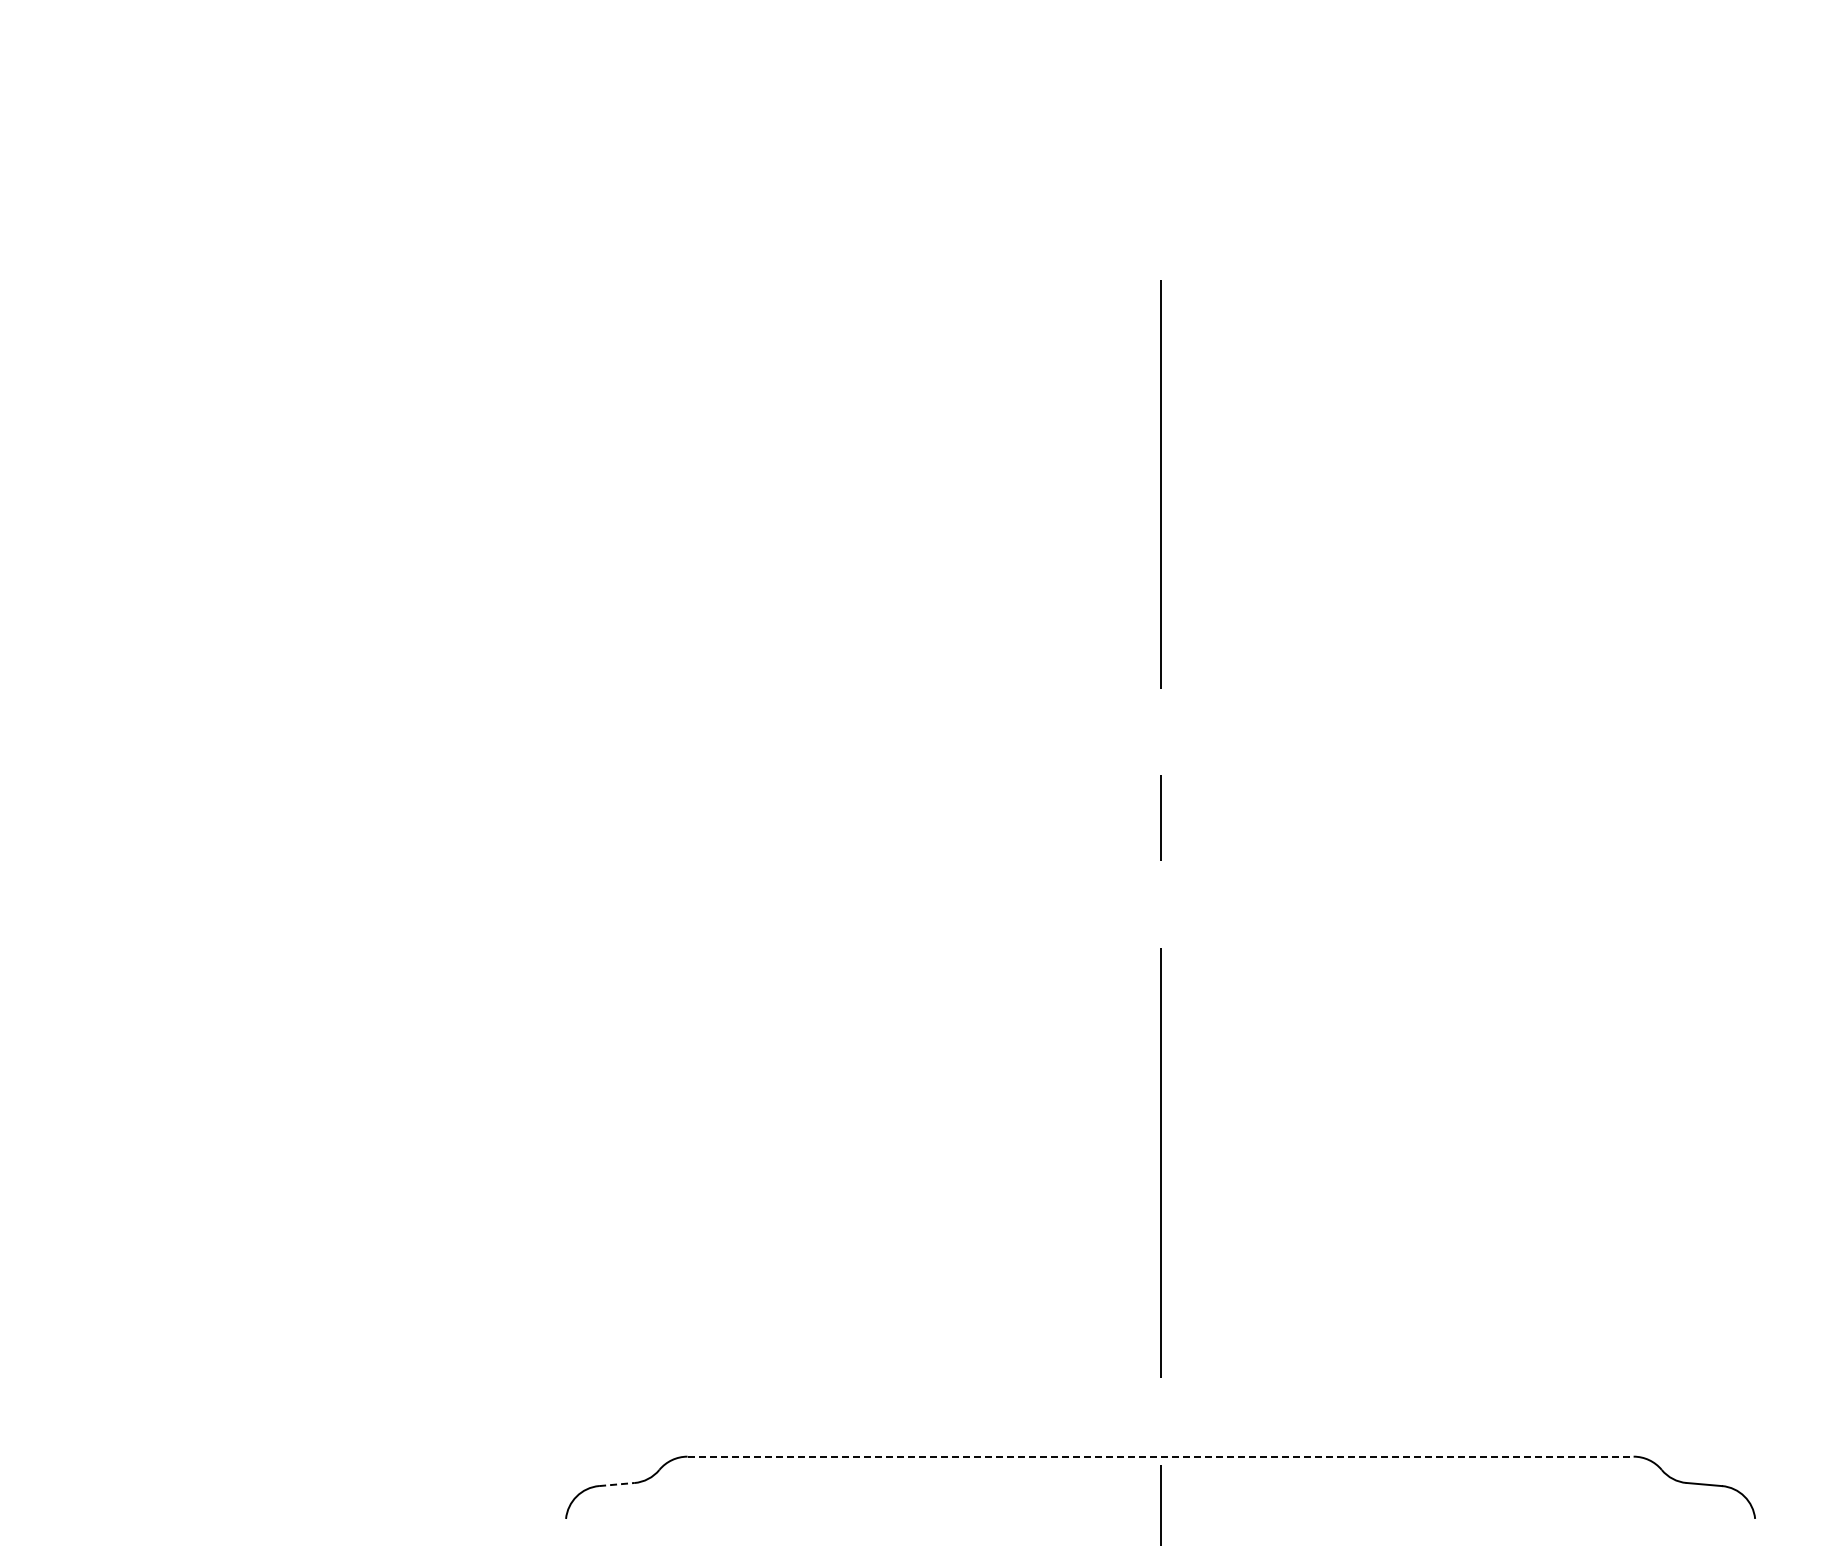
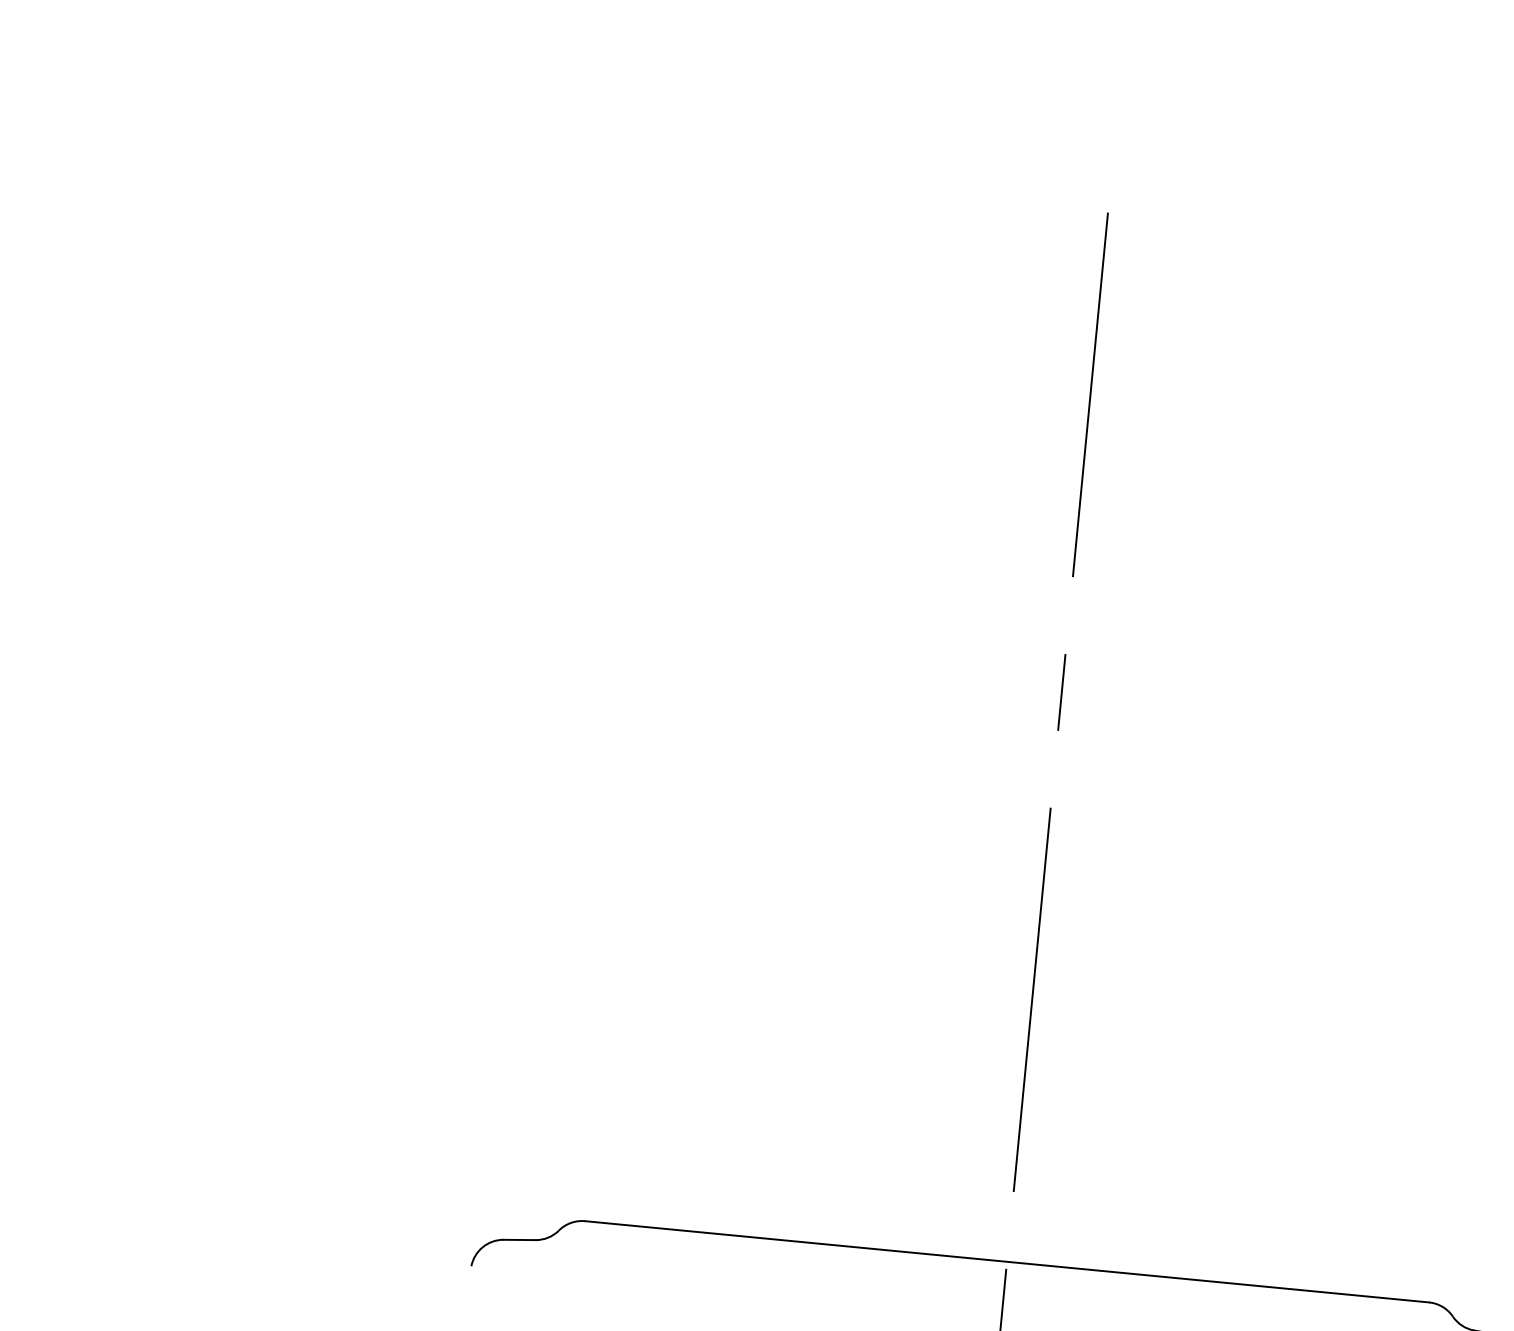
line: (1161, 1456) -> (1007, 1261), dashed -> solid
line: (616, 1484) -> (519, 1239), dashed -> solid

